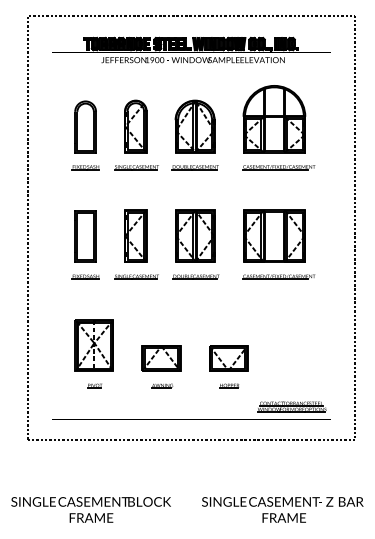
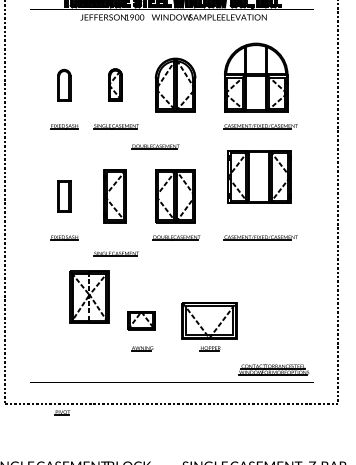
part: (85, 126) -> (64, 84), size x0.6
part: (135, 126) -> (115, 84), size x0.6
part: (194, 167) -> (154, 146), moved
part: (274, 235) -> (259, 176), moved
part: (85, 236) -> (64, 196), size x0.6
part: (136, 276) -> (116, 253), moved
part: (93, 345) -> (88, 297), moved
part: (161, 358) -> (141, 320), size x0.7
part: (228, 358) -> (209, 320), size x1.4
part: (94, 385) -> (62, 412), moved

